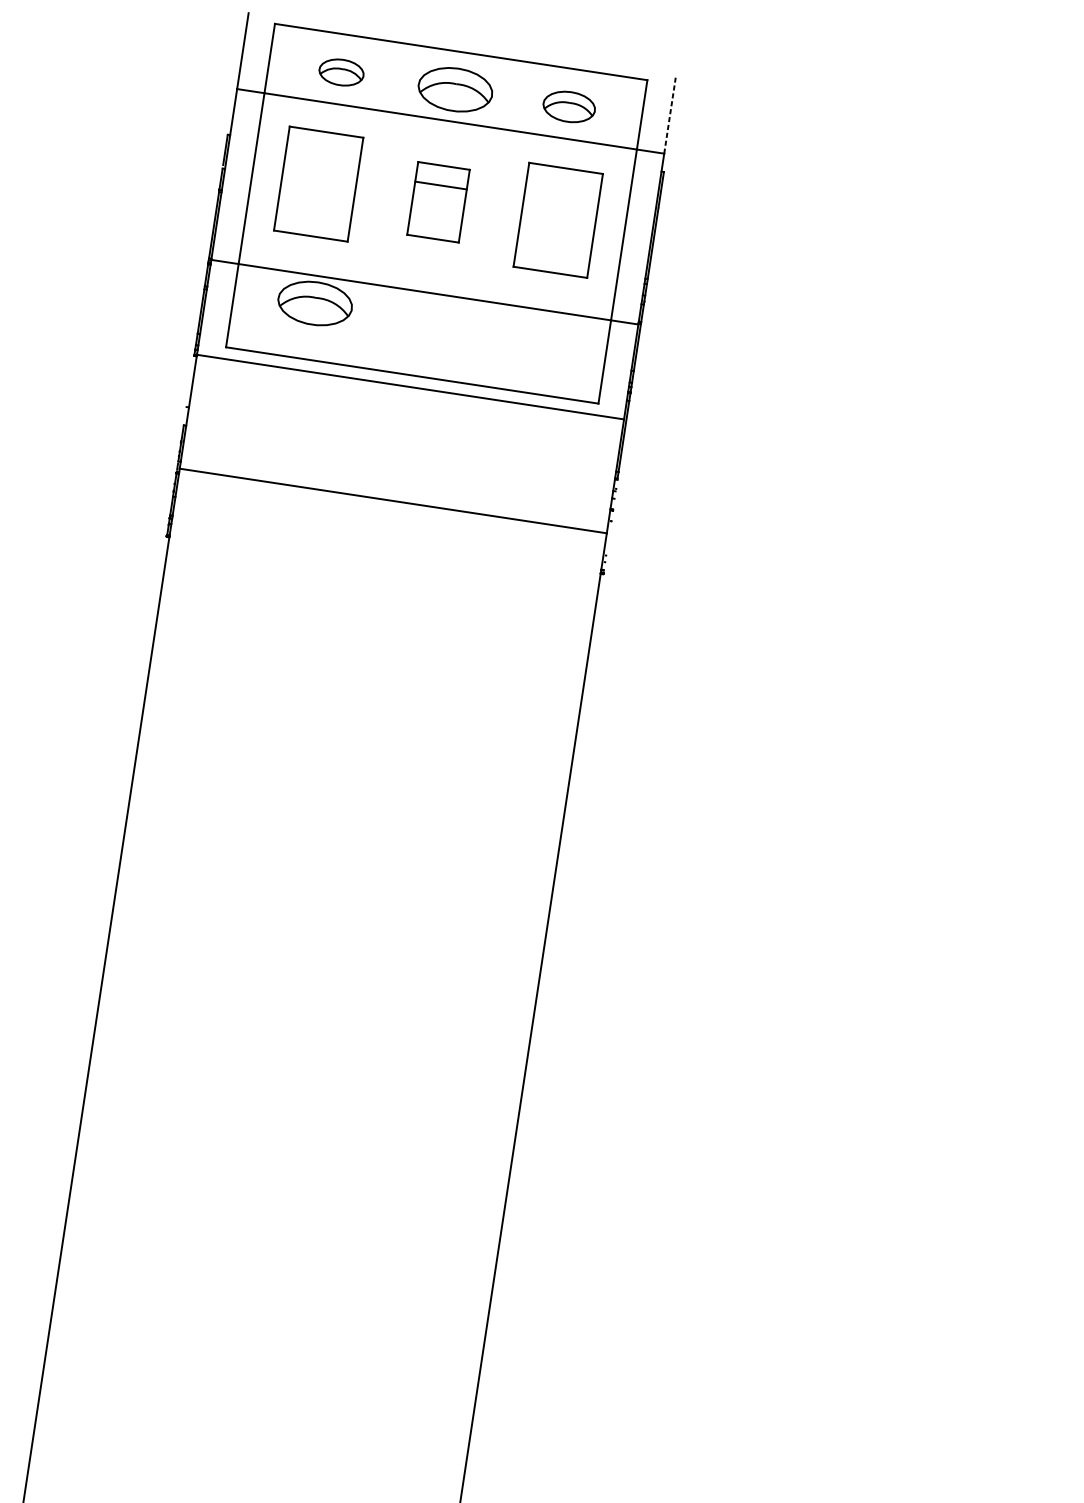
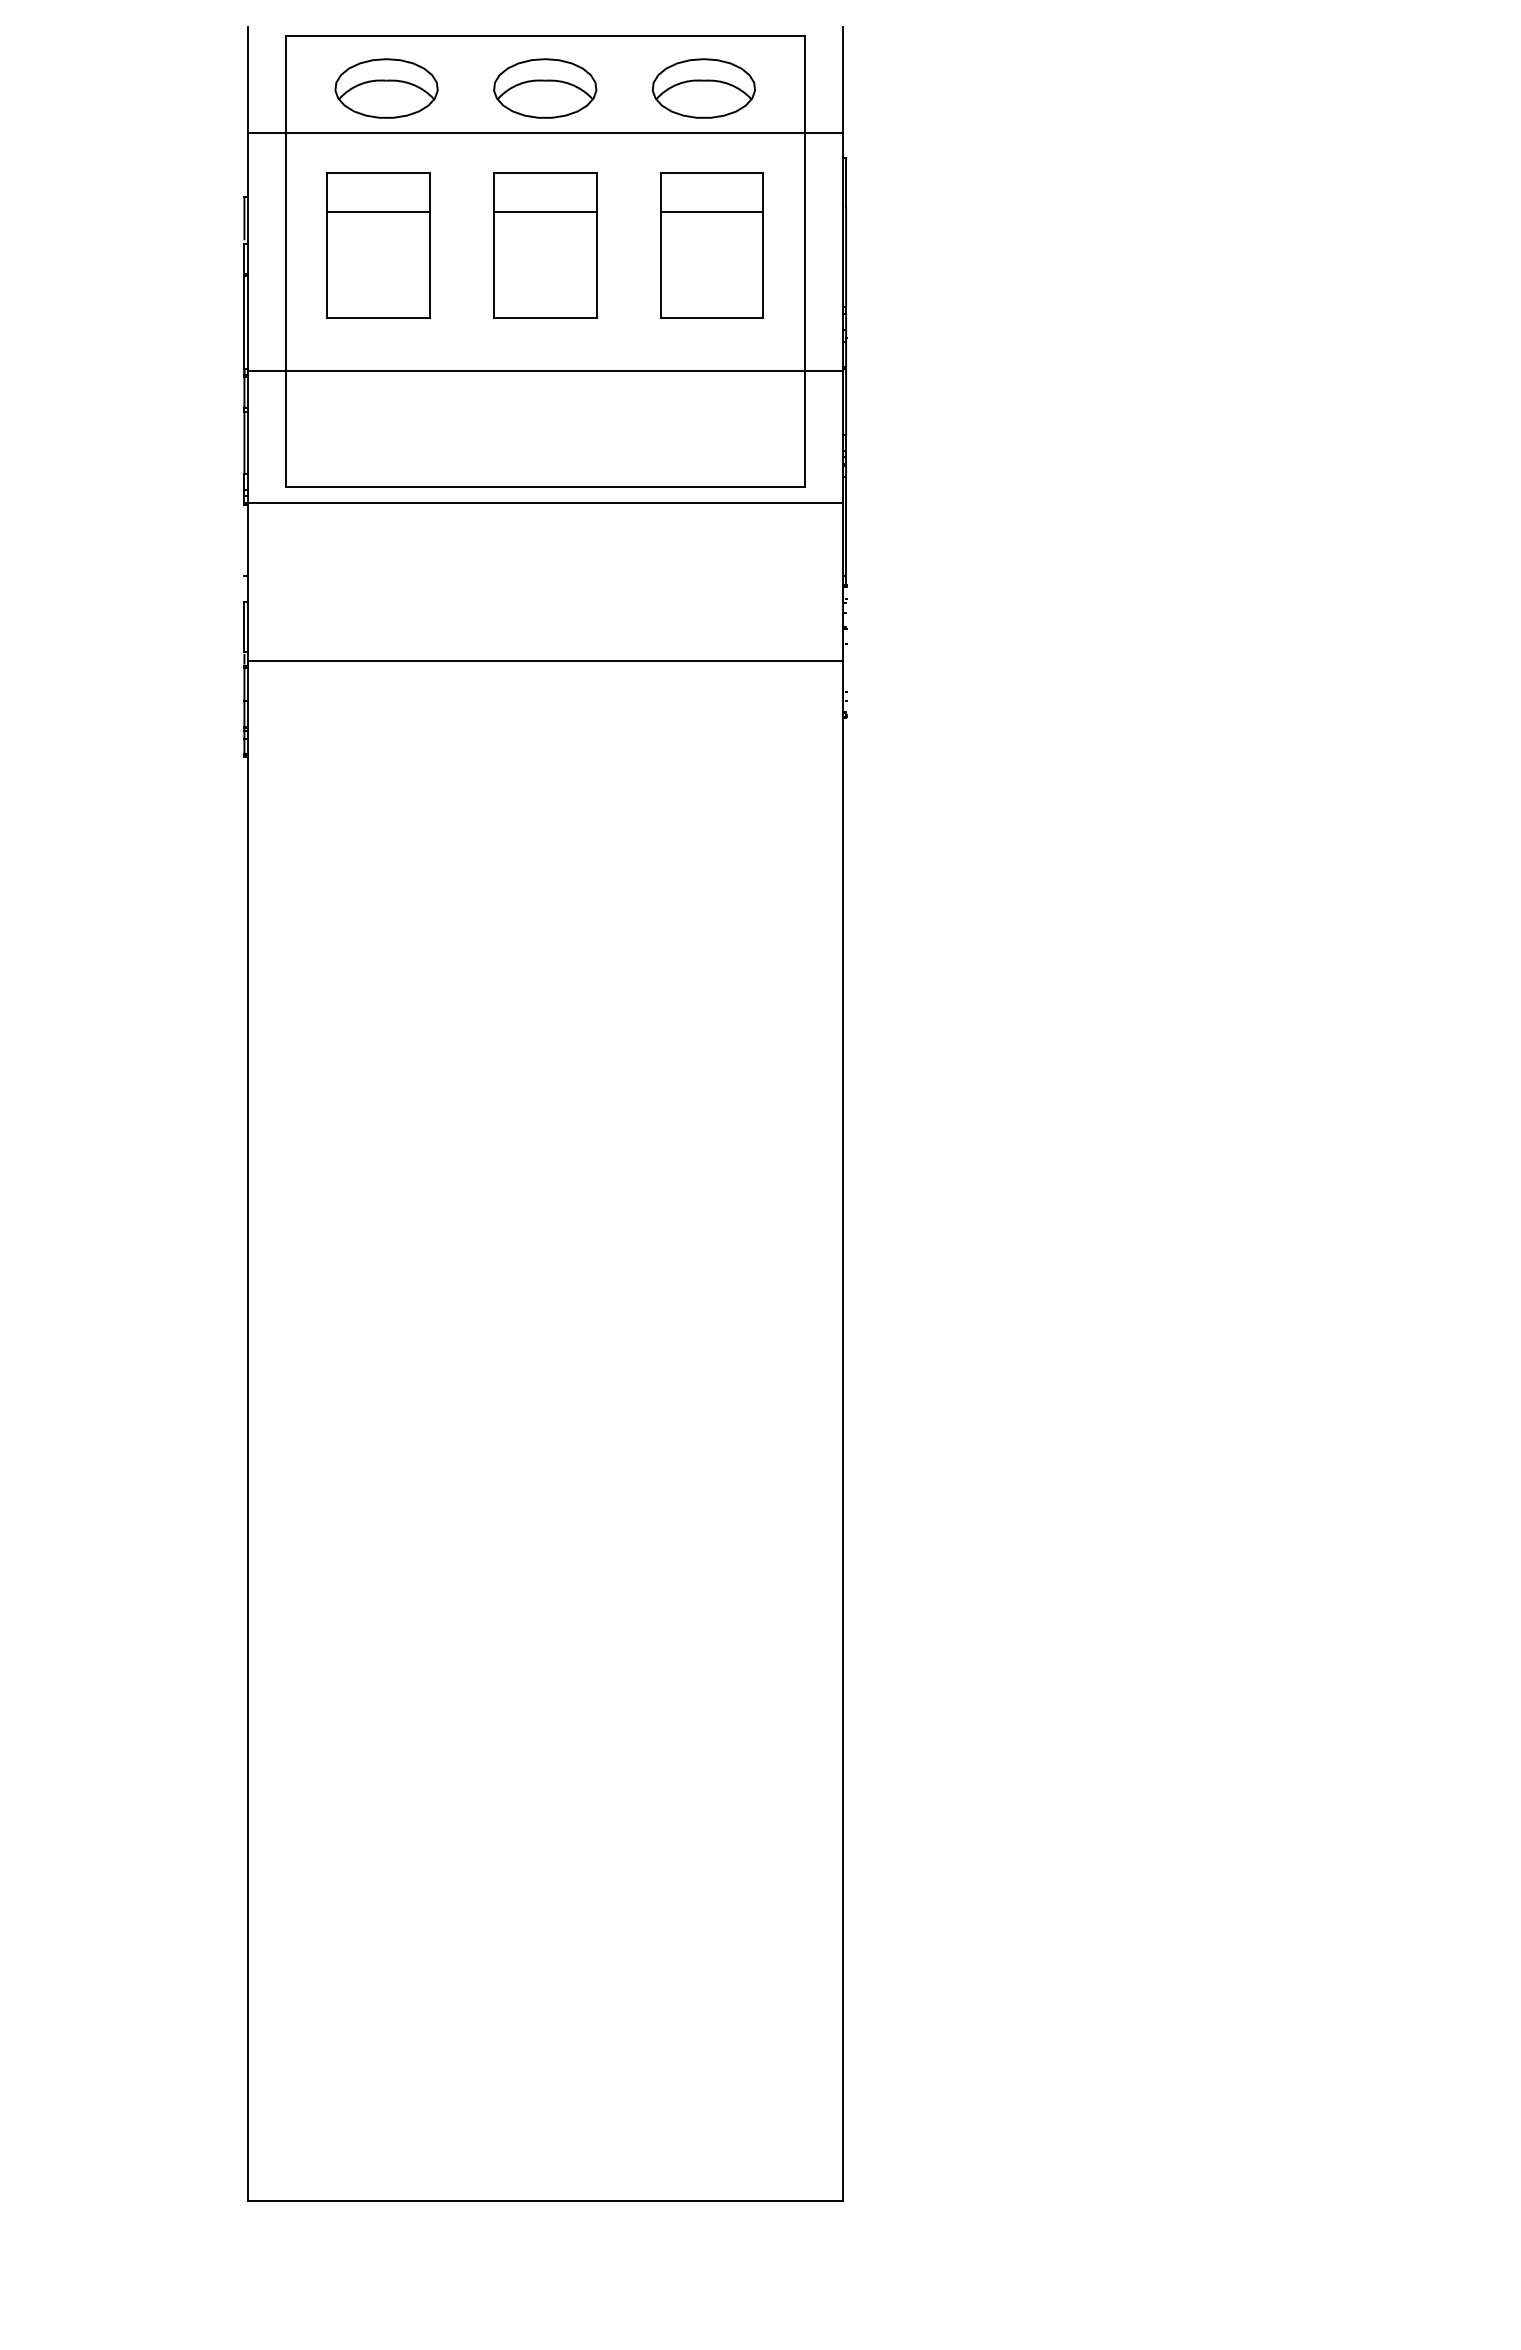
part: (341, 72) -> (386, 88), size x1.67
part: (569, 106) -> (703, 88), size x1.43
line: (669, 115) -> (842, 79), dashed -> solid
line: (322, 159) -> (378, 211), added
line: (561, 196) -> (711, 211), added
part: (438, 202) -> (545, 245), size x1.43
part: (315, 303) -> (398, 408), removed

